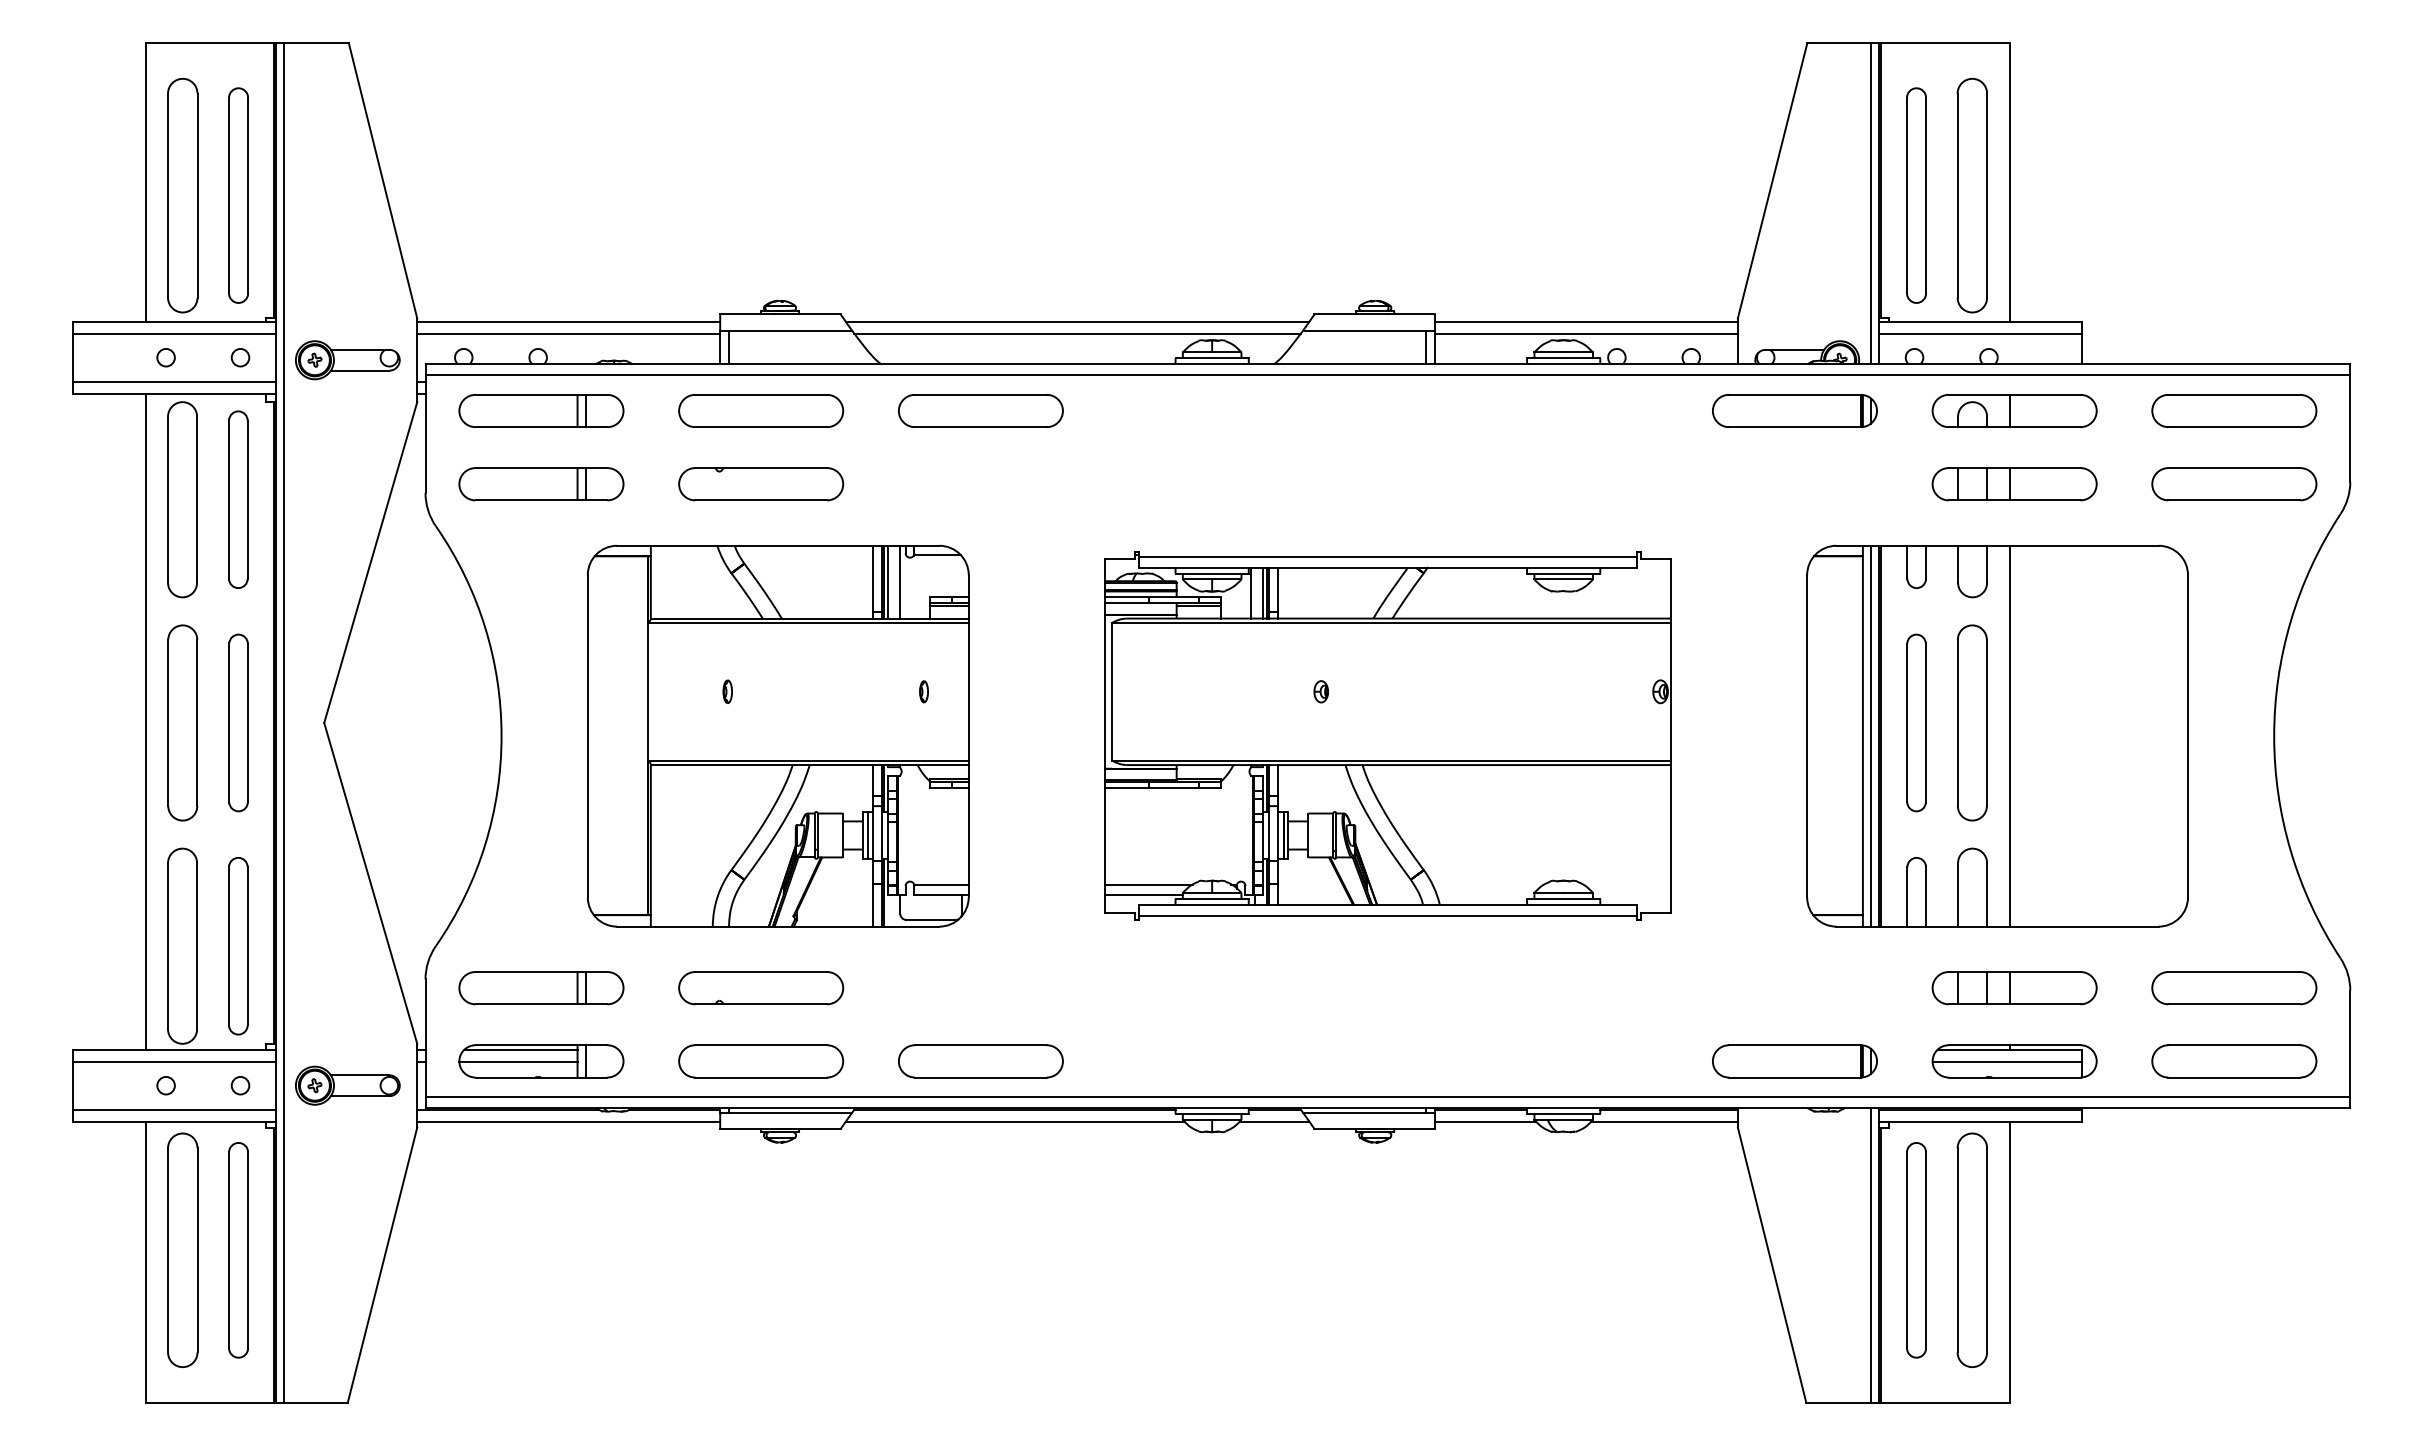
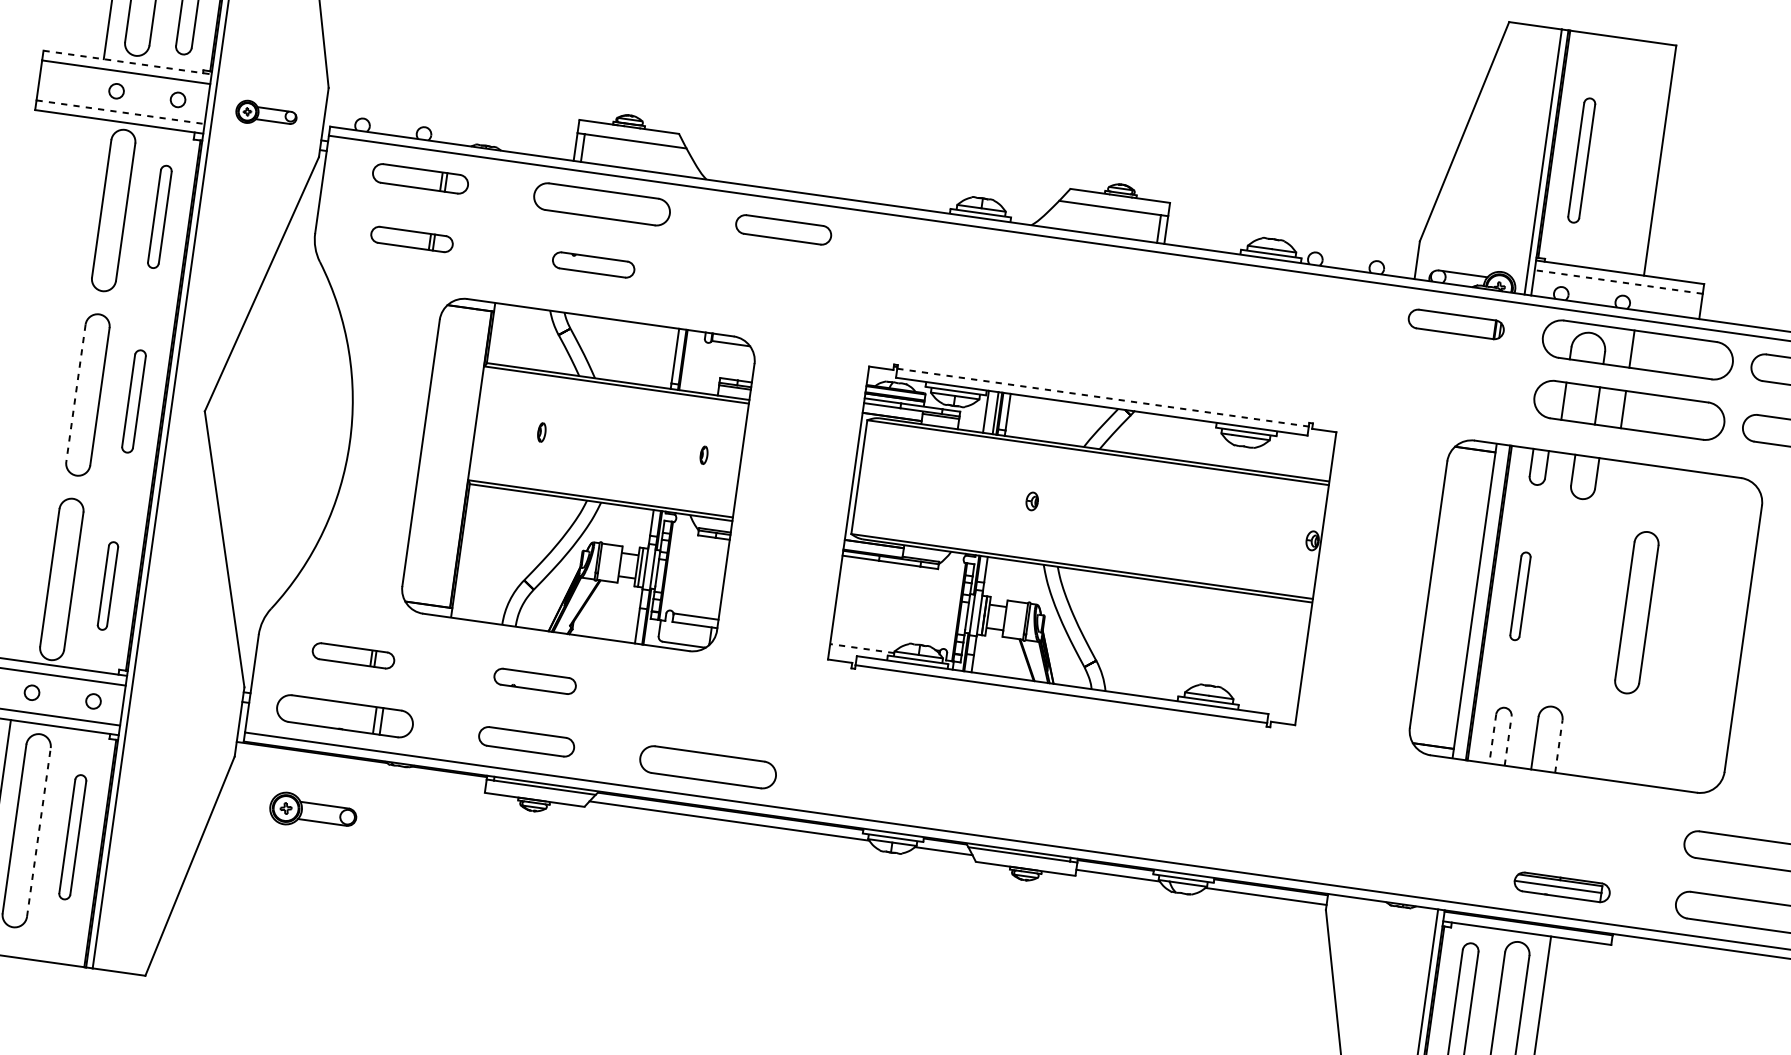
part: (1916, 195) -> (1581, 160), size x0.7
part: (1971, 195) -> (1627, 166), removed
line: (174, 321) -> (127, 62), solid -> dashed
line: (568, 321) -> (453, 108), removed
line: (1077, 321) -> (873, 167), removed
line: (1586, 321) -> (1294, 226), removed
line: (568, 333) -> (451, 117), removed
line: (1077, 333) -> (872, 177), removed
line: (1586, 333) -> (1293, 236), removed
line: (1980, 333) -> (1618, 281), solid -> dashed
part: (347, 360) -> (266, 114), size x0.7
line: (174, 381) -> (120, 111), solid -> dashed
part: (541, 410) -> (420, 178), size x0.7
part: (980, 410) -> (783, 229), size x0.7
part: (1794, 410) -> (1455, 323), size x0.7
part: (2014, 410) -> (1637, 349), size x1.4
part: (541, 484) -> (412, 239), size x0.6
part: (761, 484) -> (593, 265), size x0.6
part: (2014, 484) -> (1629, 410), size x1.4
part: (238, 499) -> (159, 216), size x0.7
line: (1388, 556) -> (1103, 397), solid -> dashed
line: (888, 581) -> (687, 360), removed
line: (899, 581) -> (696, 361), removed
line: (145, 721) -> (57, 389), removed
part: (238, 722) -> (134, 401), size x0.7
part: (1916, 722) -> (1520, 595), size x0.6
part: (1972, 722) -> (1637, 612), moved
line: (168, 723) -> (76, 393), solid -> dashed
line: (1871, 735) -> (1481, 601), removed
line: (2009, 735) -> (1595, 617), removed
line: (1148, 884) -> (867, 640), removed
line: (1144, 894) -> (862, 648), solid -> dashed
line: (1987, 894) -> (1559, 746), solid -> dashed
line: (1907, 896) -> (1492, 738), solid -> dashed
line: (1926, 896) -> (1508, 740), solid -> dashed
part: (238, 946) -> (108, 586), size x0.6
part: (541, 988) -> (353, 656), size x0.6
part: (761, 988) -> (535, 681), size x0.6
part: (2014, 988) -> (1570, 827), removed
line: (520, 1049) -> (329, 704), removed
line: (518, 1061) -> (326, 713), removed
part: (761, 1061) -> (526, 741), size x0.7
part: (1794, 1061) -> (1380, 861), removed
part: (2014, 1061) -> (1562, 887), size x0.7
part: (347, 1085) -> (313, 812), moved
line: (568, 1121) -> (360, 769), removed
line: (197, 1249) -> (38, 831), solid -> dashed
part: (238, 1250) -> (72, 837), size x0.7

